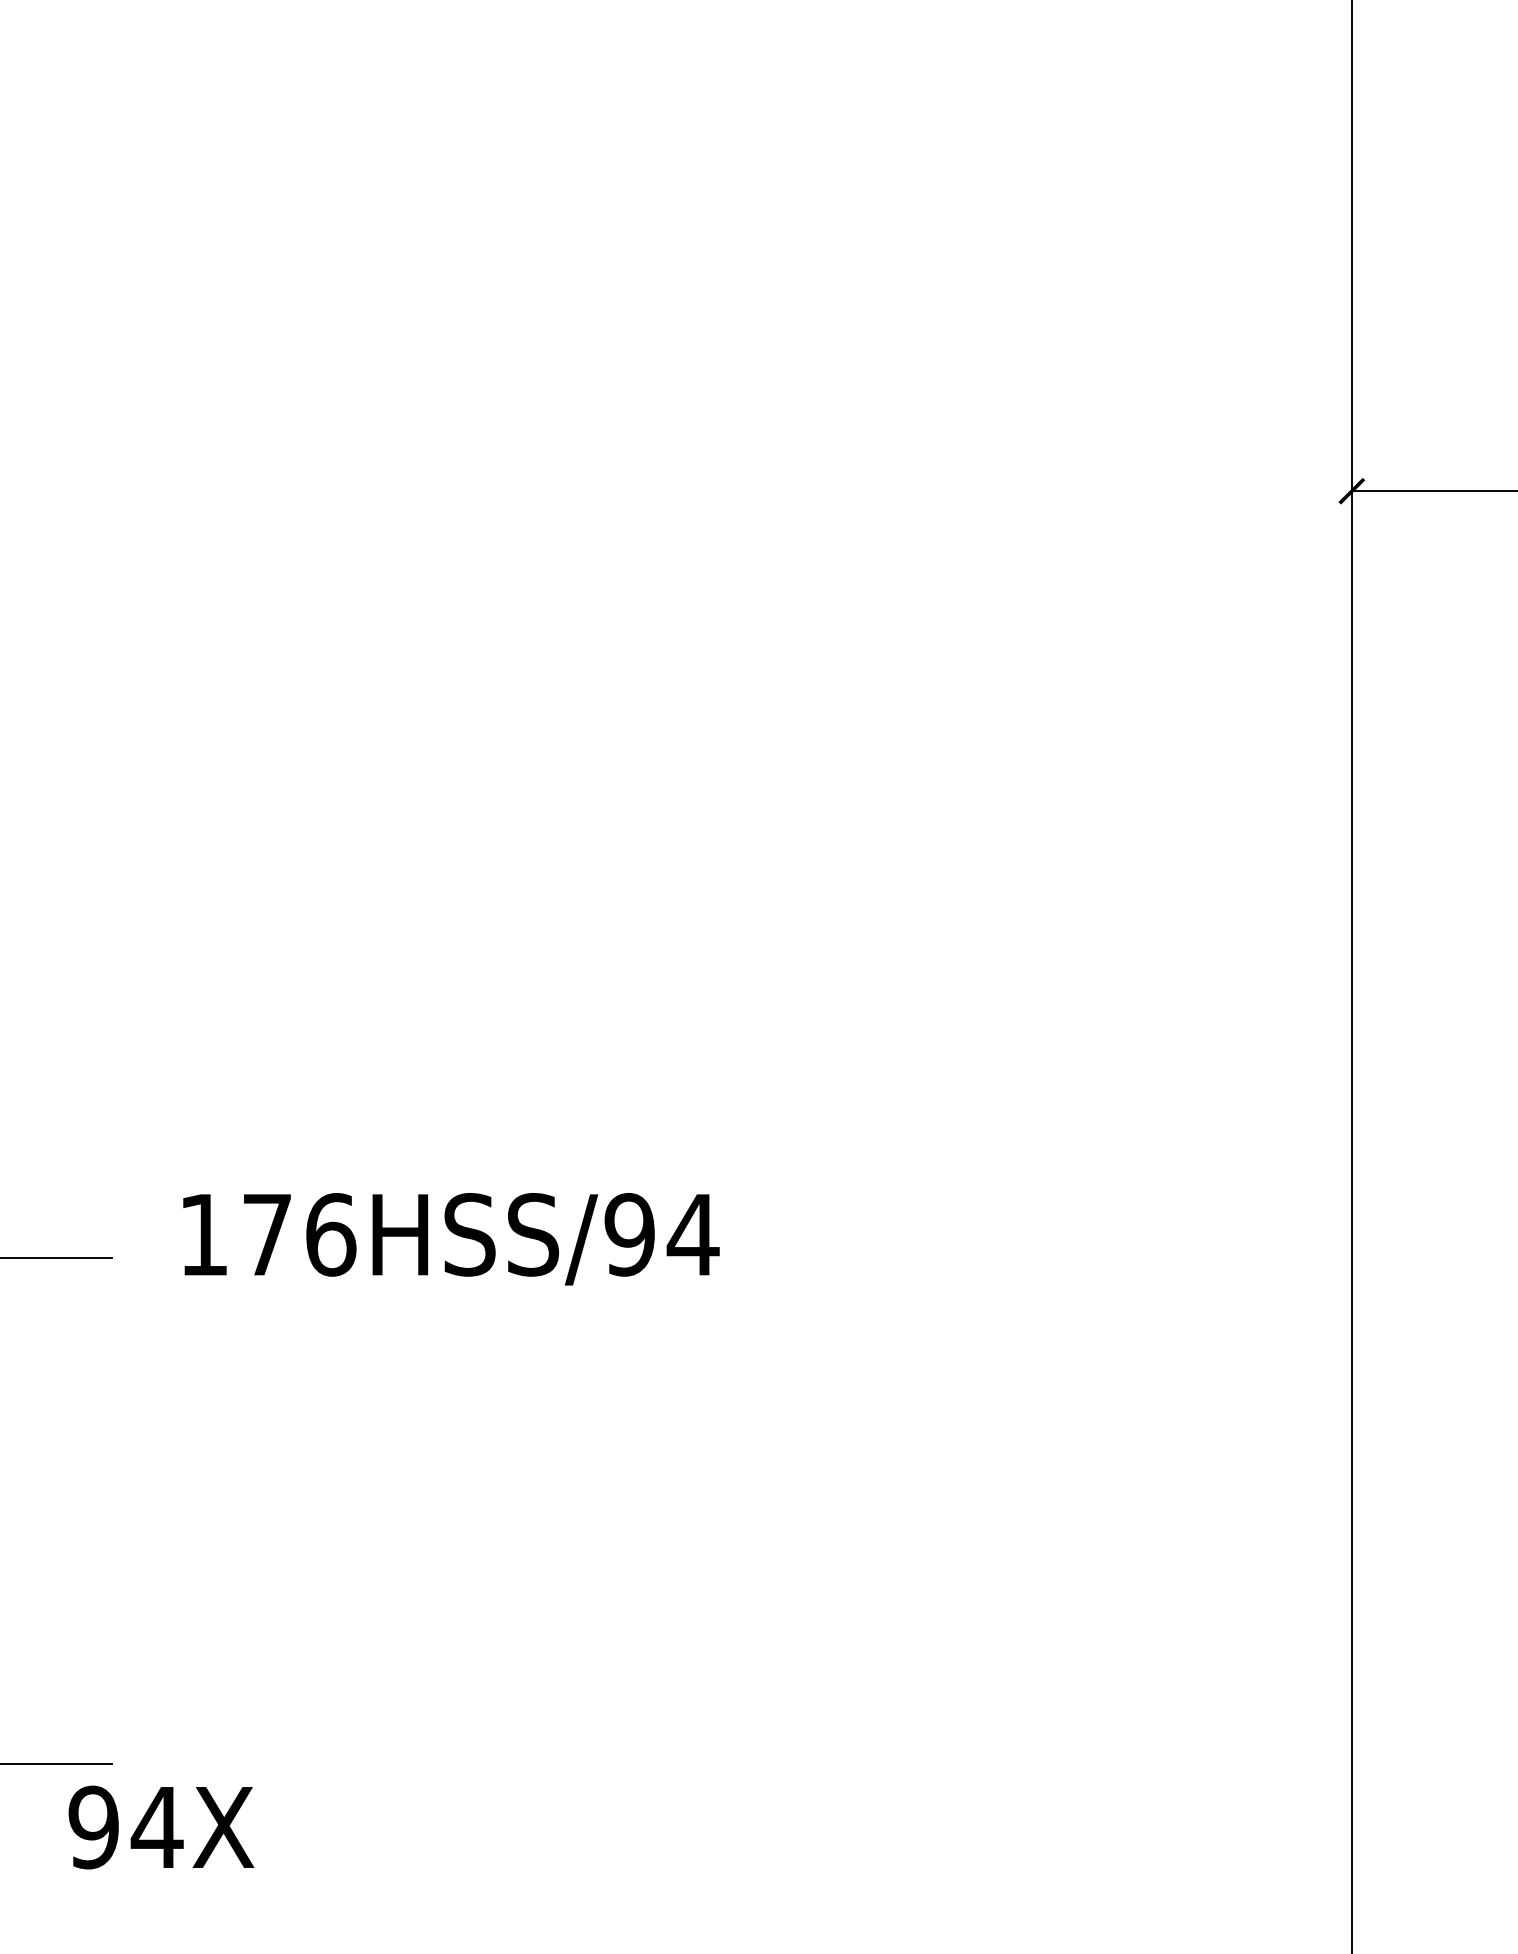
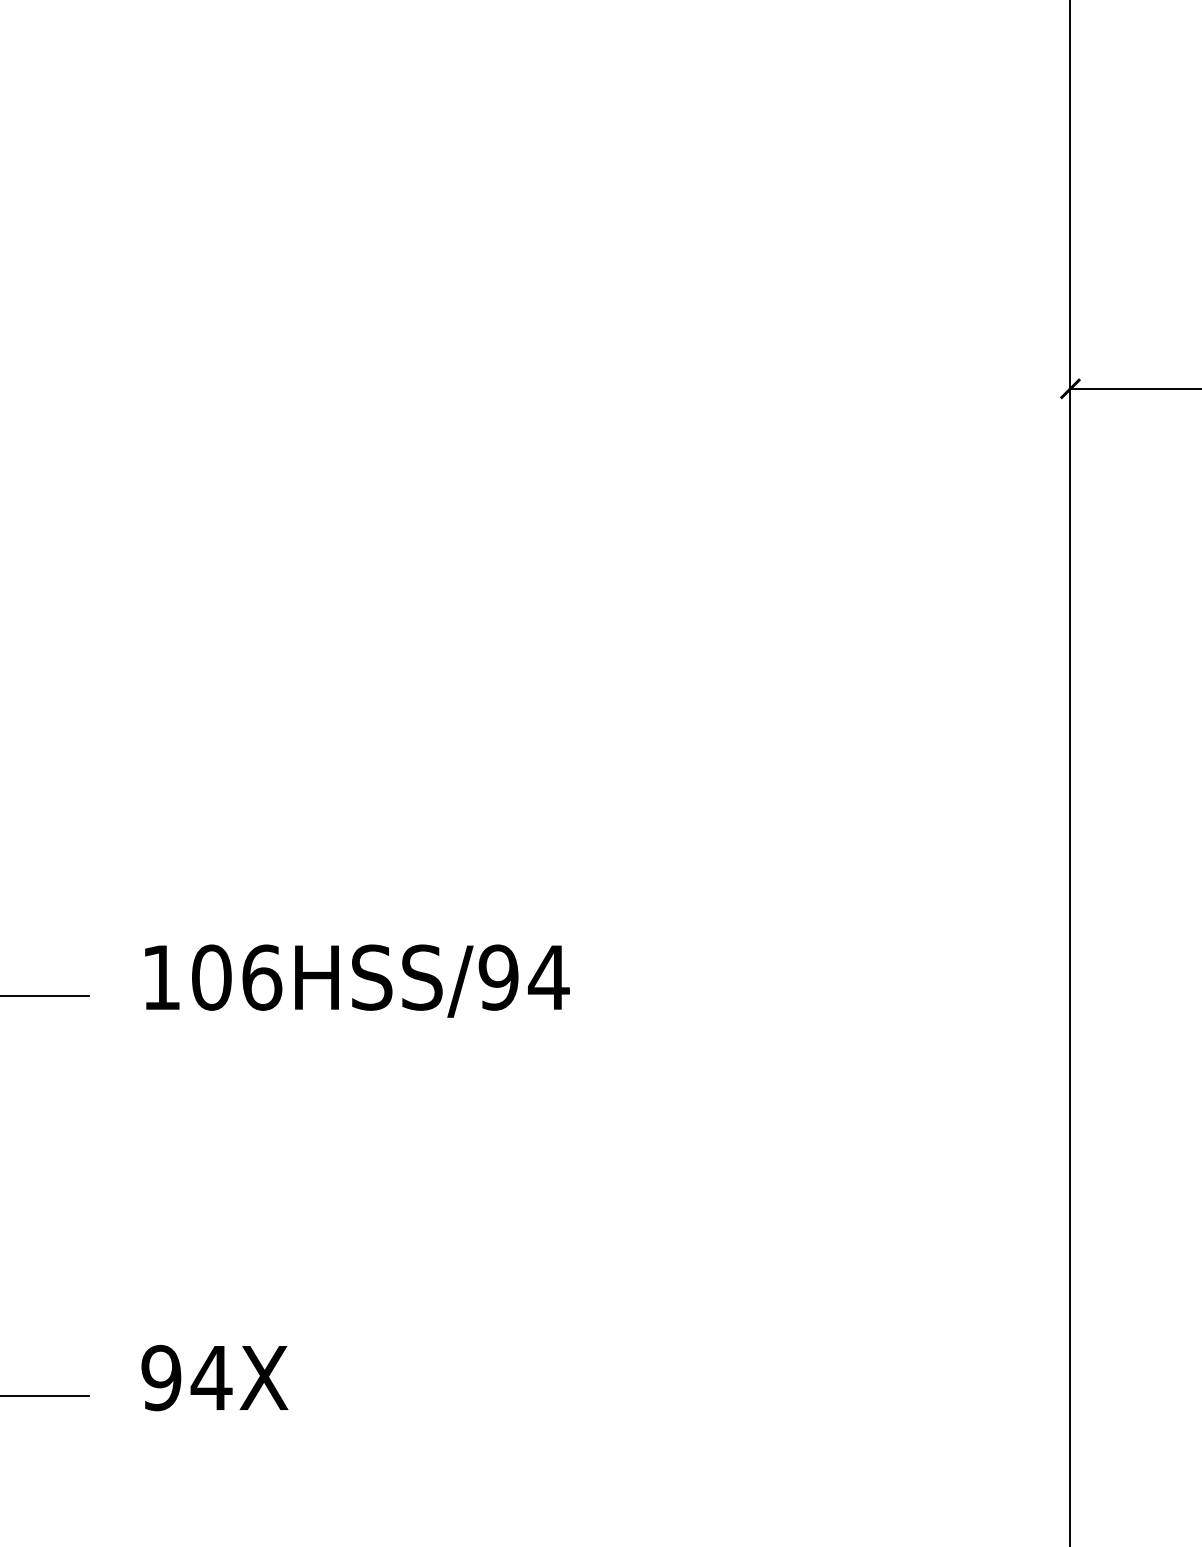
text: (267, 1234) -> (211, 977), 176HSS/94 -> 106HSS/94
text: (161, 1827) -> (214, 1378), moved

